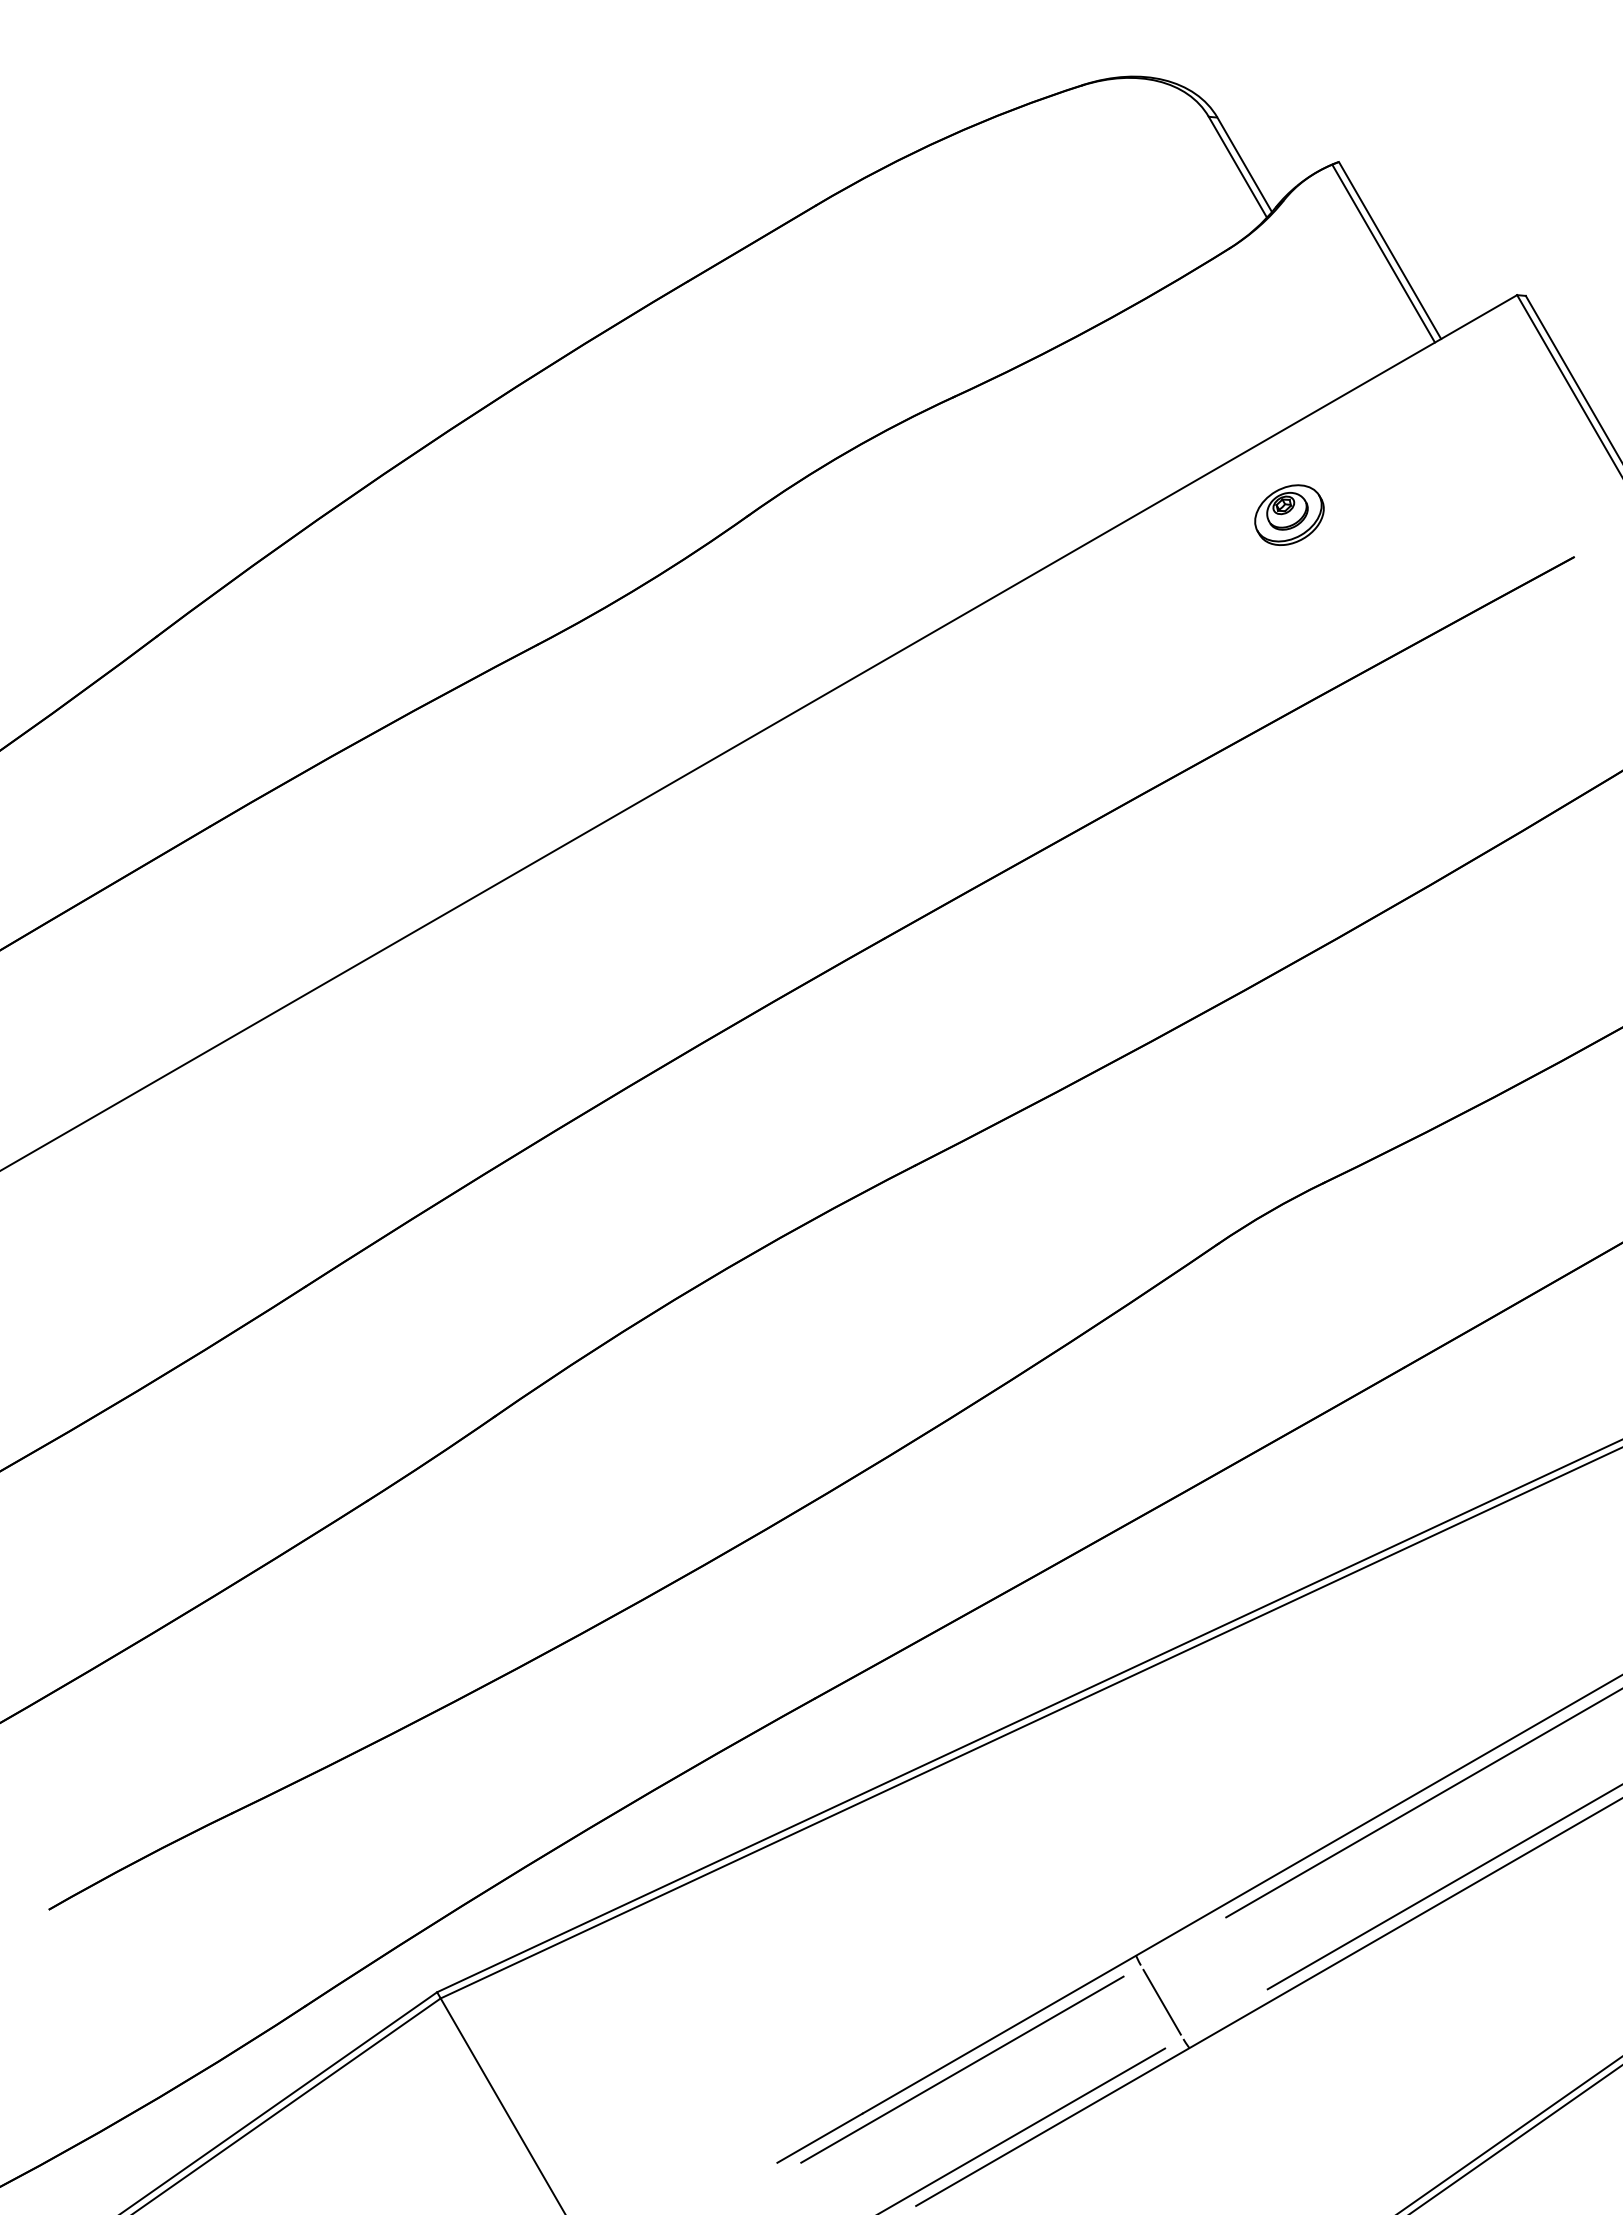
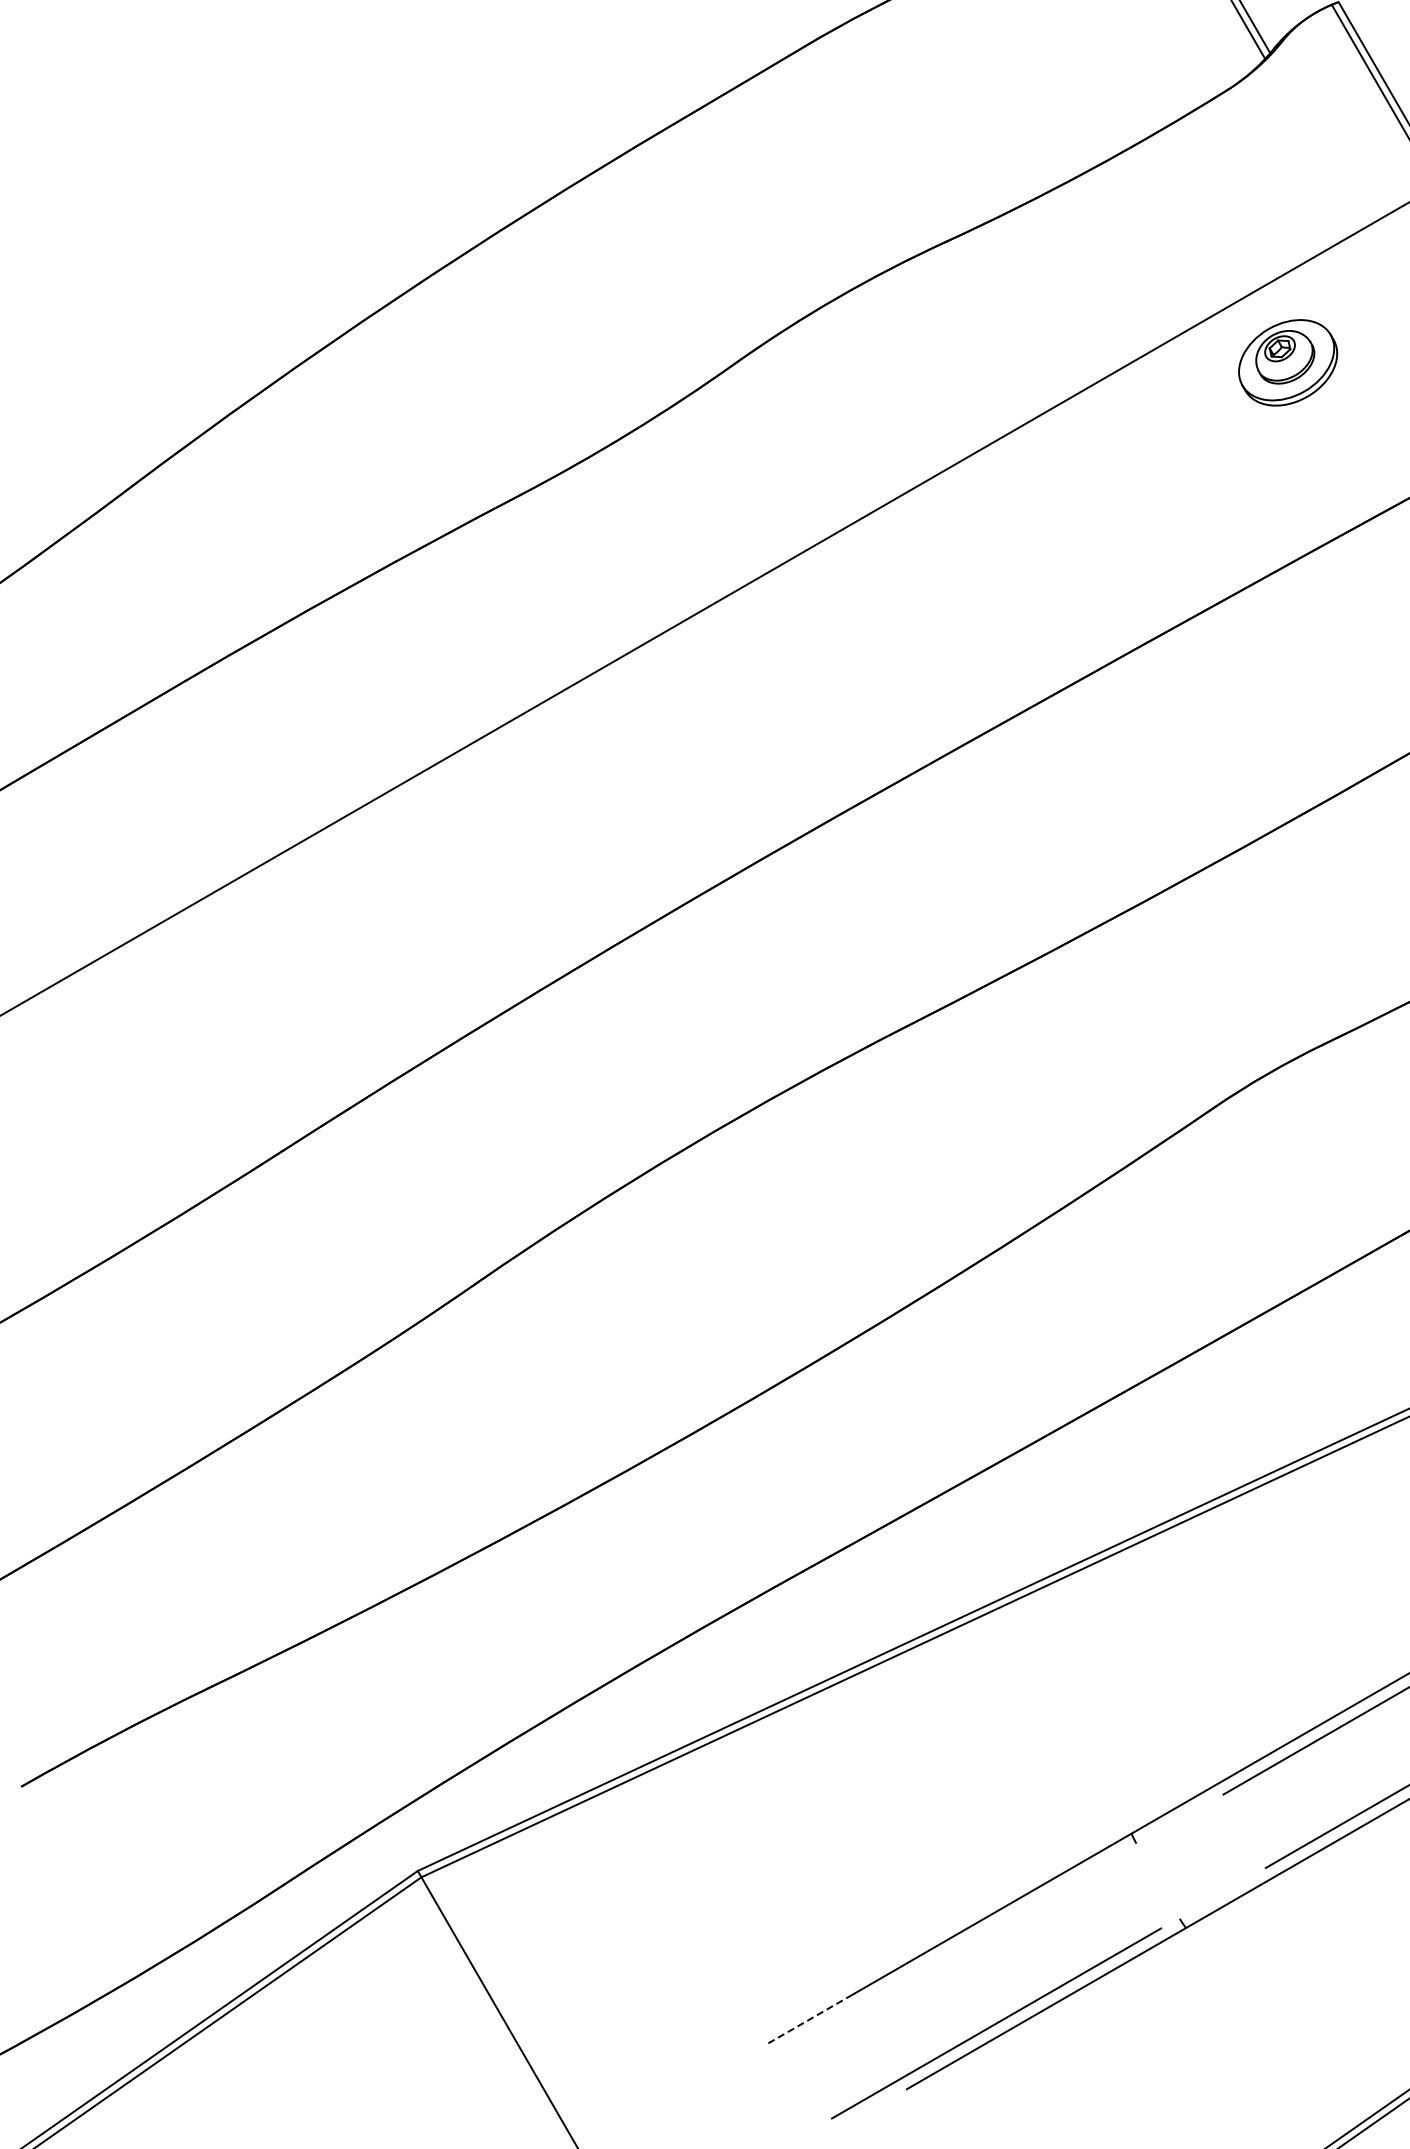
part: (1289, 514) -> (1288, 362), size x1.4
line: (1161, 2001) -> (1157, 1880), removed
line: (962, 2069) -> (954, 1949), removed
line: (819, 2138) -> (808, 2020), solid -> dashed

